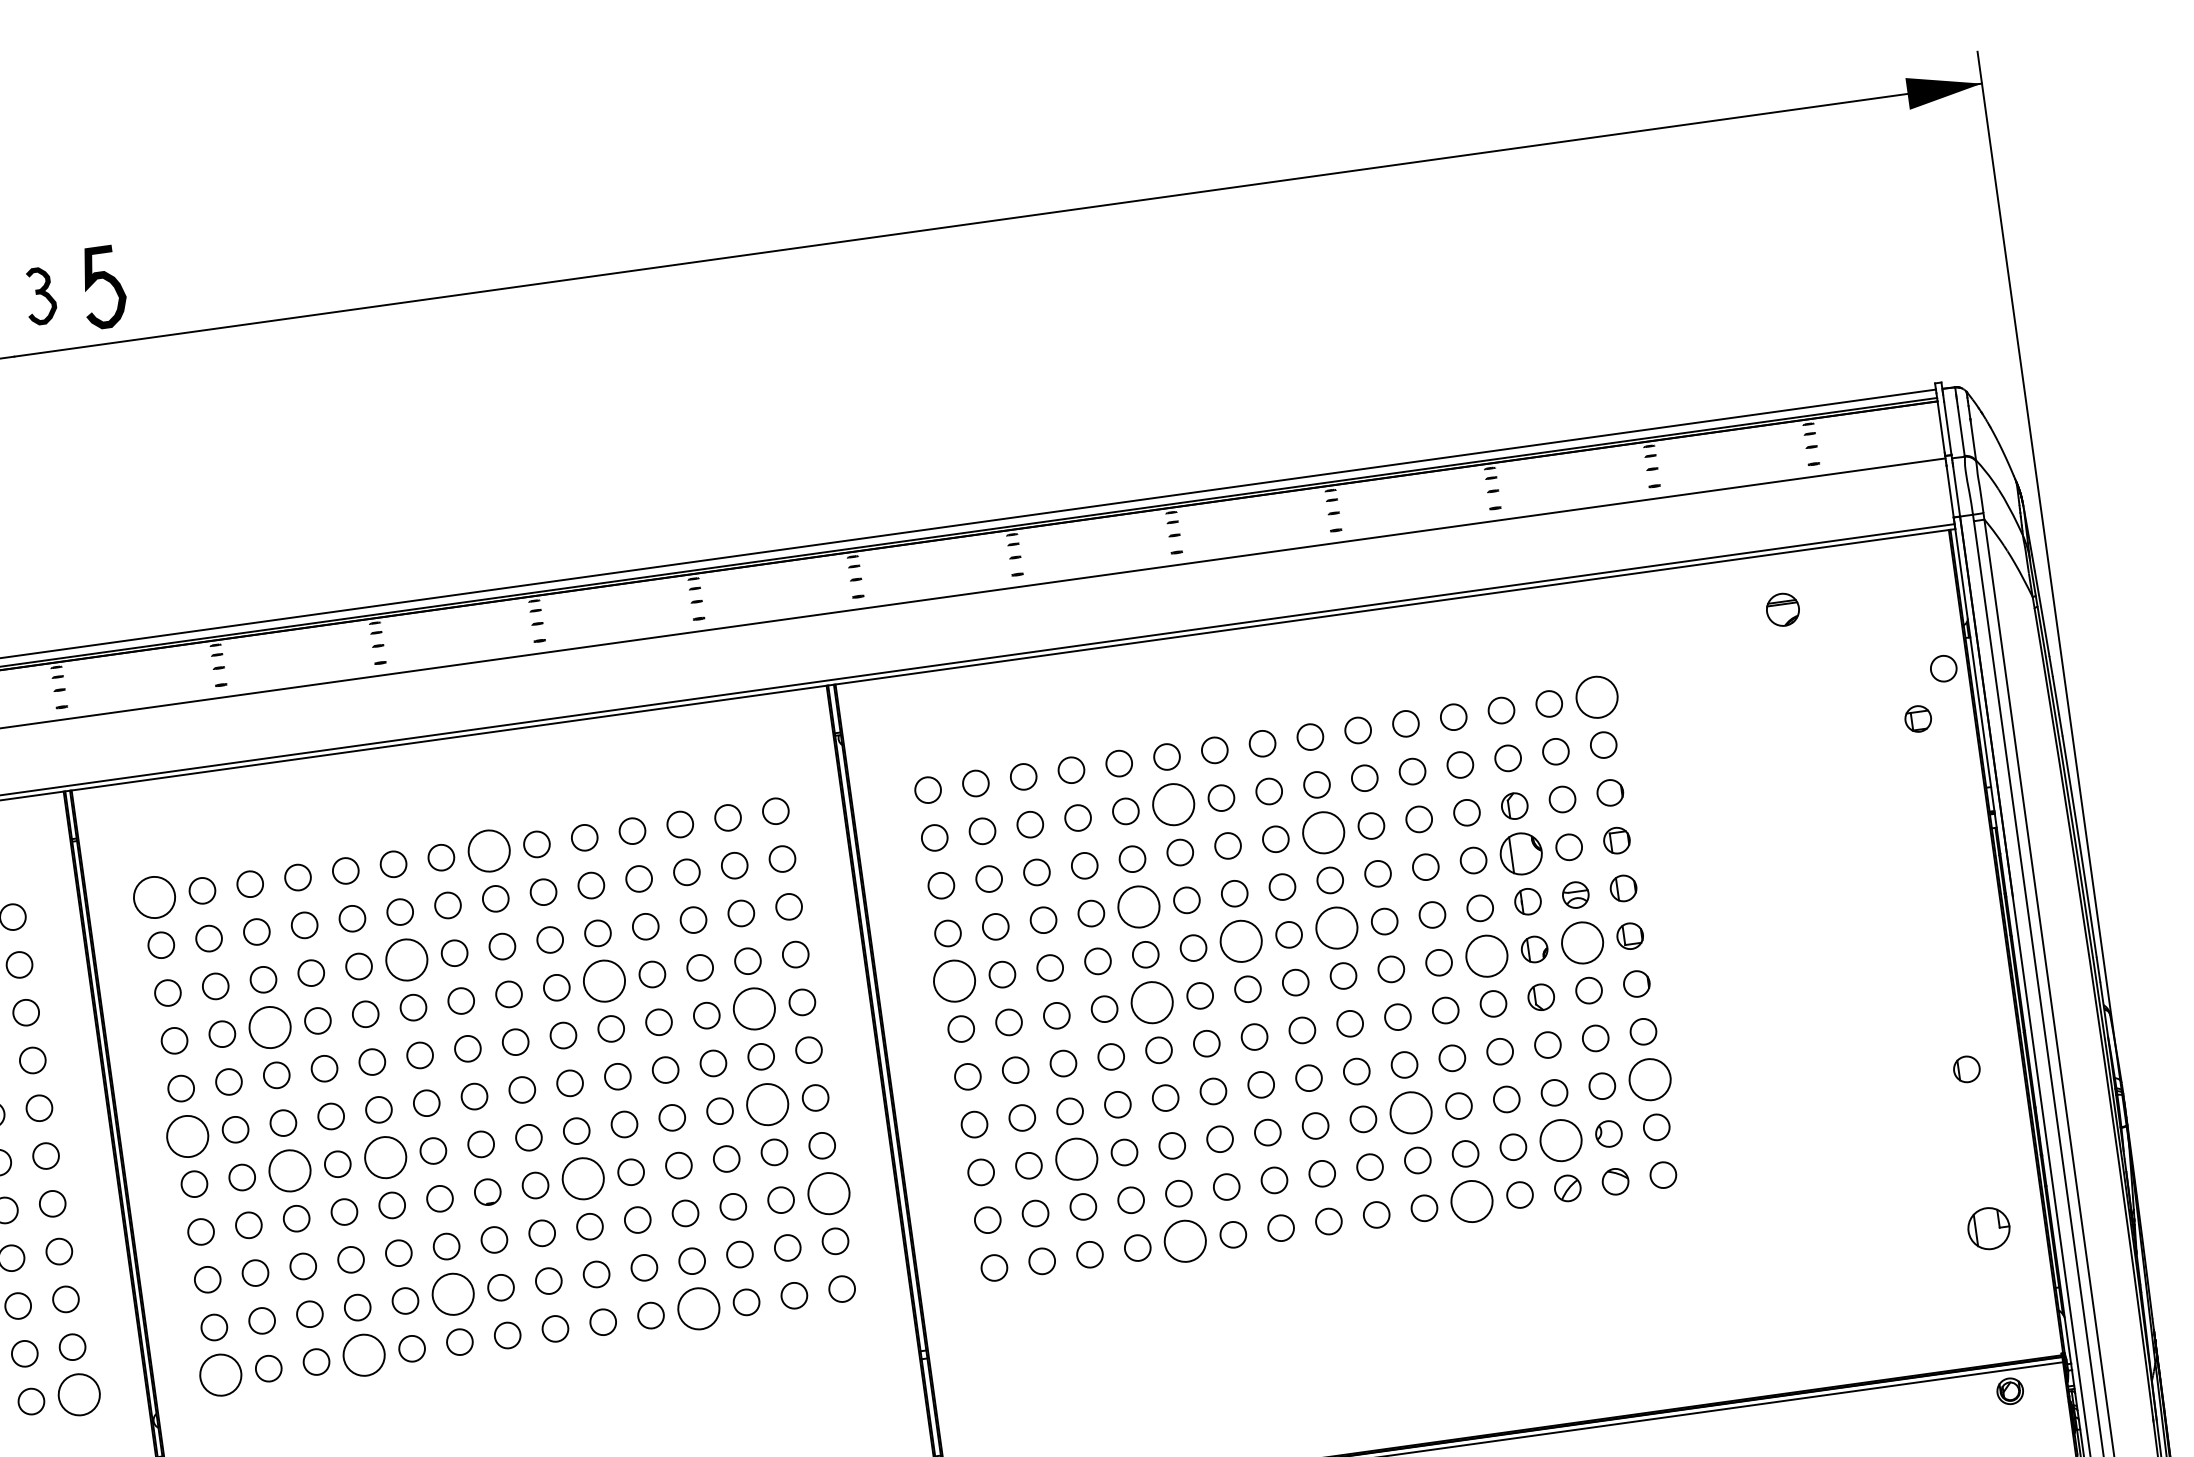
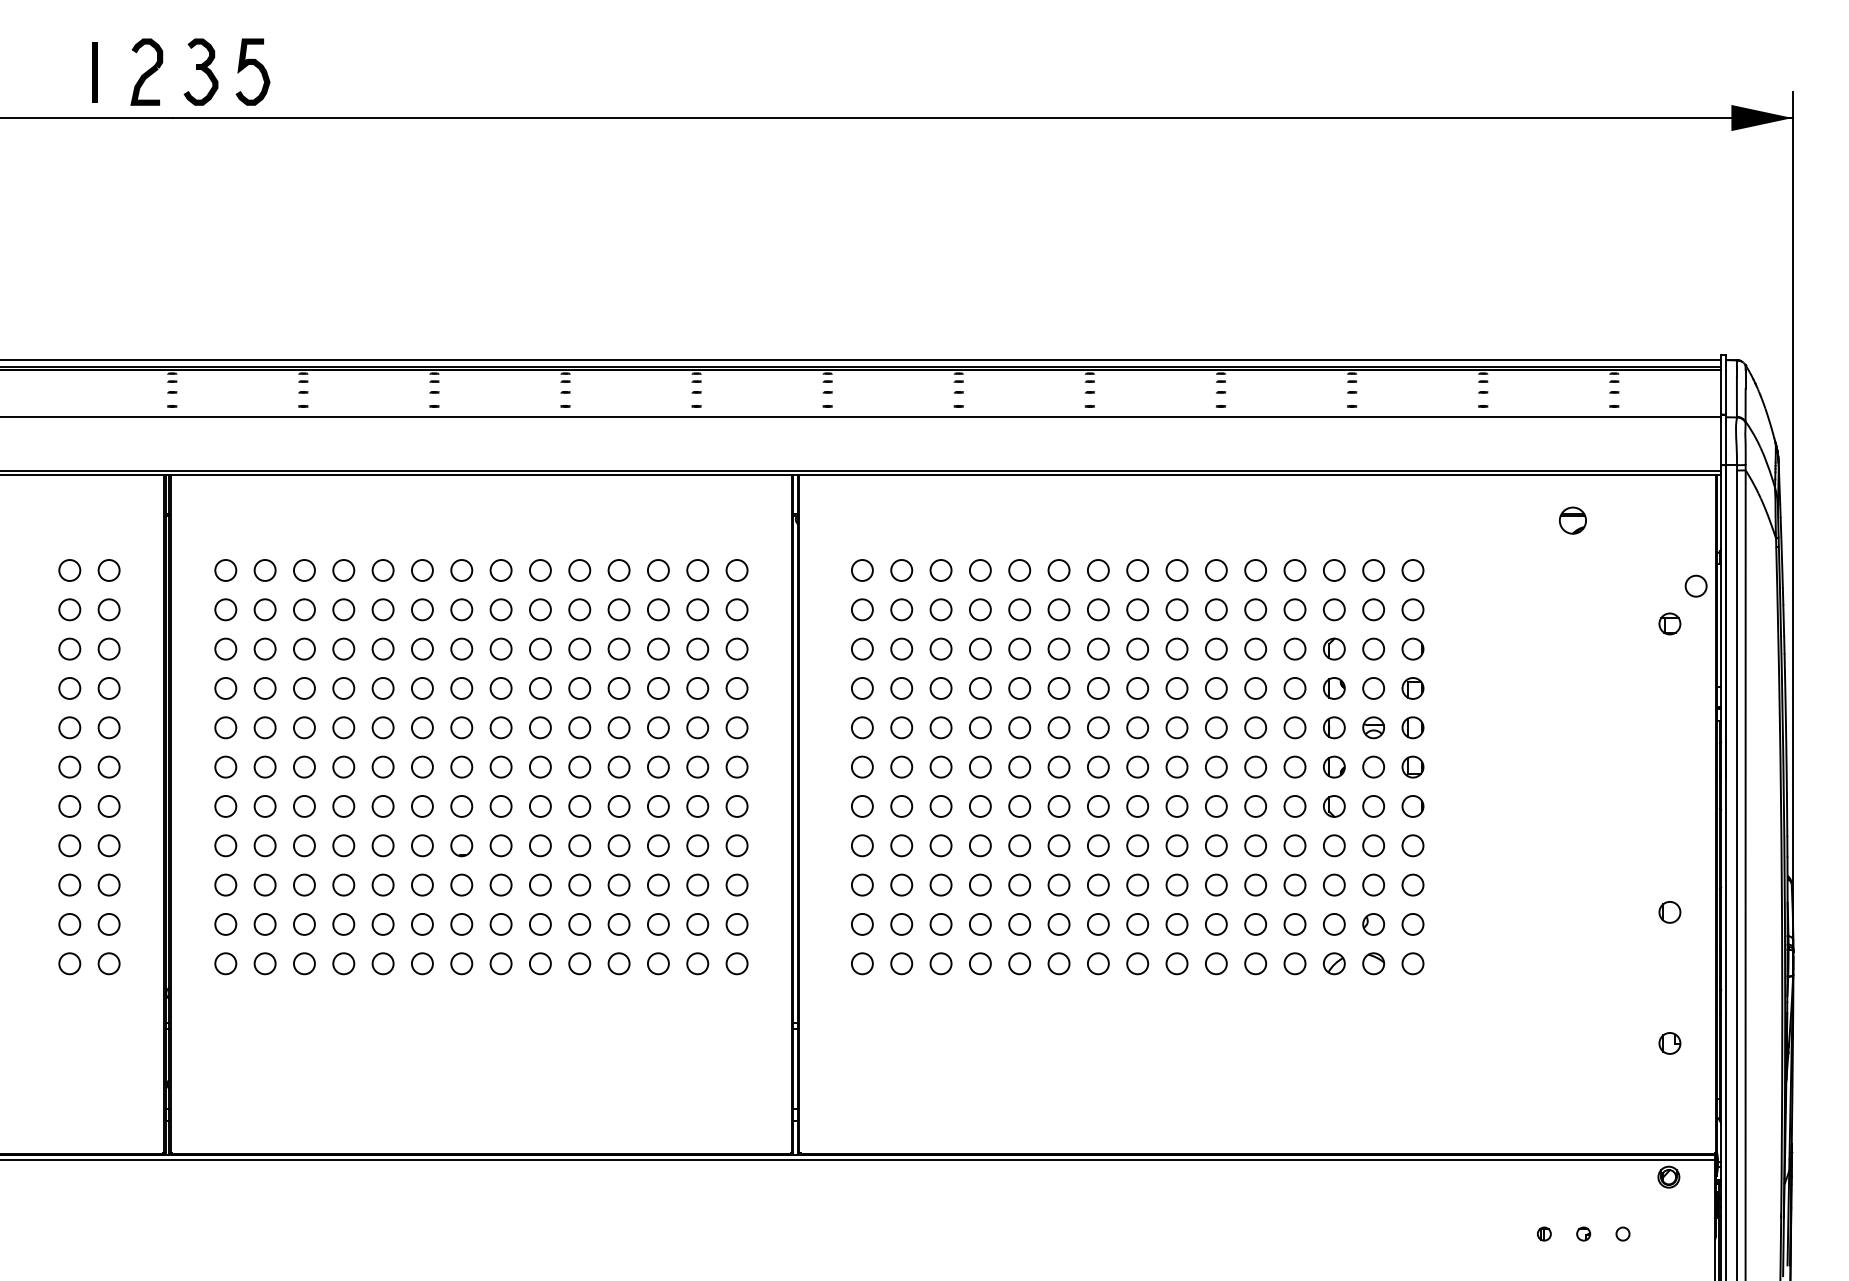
part: (39, 295) -> (200, 71), size x1.43
circle: (1596, 697) -> (1412, 570), size x0.62
circle: (1172, 804) -> (1058, 609), size x0.62
circle: (1322, 831) -> (1176, 648), size x0.62
circle: (488, 851) -> (500, 570), size x0.62
part: (1521, 853) -> (1334, 688), size x0.62
circle: (154, 897) -> (225, 570), size x0.62
circle: (1138, 907) -> (1019, 688), size x0.62
circle: (1336, 927) -> (1176, 727), size x0.62
circle: (1241, 941) -> (1098, 727), size x0.62
circle: (1582, 942) -> (1373, 766), size x0.62
circle: (1486, 955) -> (1294, 766), size x0.62
circle: (406, 959) -> (422, 648), size x0.62
circle: (954, 980) -> (862, 727), size x0.62
circle: (604, 981) -> (579, 688), size x0.62
circle: (1152, 1001) -> (1019, 766), size x0.62
circle: (754, 1008) -> (697, 727), size x0.62
circle: (270, 1027) -> (304, 688), size x0.62
circle: (1649, 1078) -> (1412, 884), size x0.62
circle: (767, 1104) -> (697, 806), size x0.62
circle: (1411, 1111) -> (1216, 884), size x0.62
circle: (187, 1135) -> (225, 766), size x0.62
circle: (1561, 1140) -> (1334, 924), size x0.62
circle: (384, 1157) -> (382, 806), size x0.62
circle: (1075, 1158) -> (940, 884), size x0.62
circle: (290, 1170) -> (304, 806), size x0.62
circle: (583, 1178) -> (540, 845), size x0.62
circle: (828, 1192) -> (736, 884), size x0.62
circle: (1471, 1201) -> (1255, 963), size x0.62
part: (1988, 1228) -> (1669, 1043), size x0.62
circle: (1185, 1241) -> (1019, 963), size x0.62
circle: (453, 1294) -> (422, 924), size x0.62
circle: (698, 1308) -> (618, 963), size x0.62
circle: (363, 1355) -> (343, 963), size x0.62
circle: (220, 1375) -> (225, 963), size x0.62
circle: (78, 1394) -> (108, 963), size x0.62

